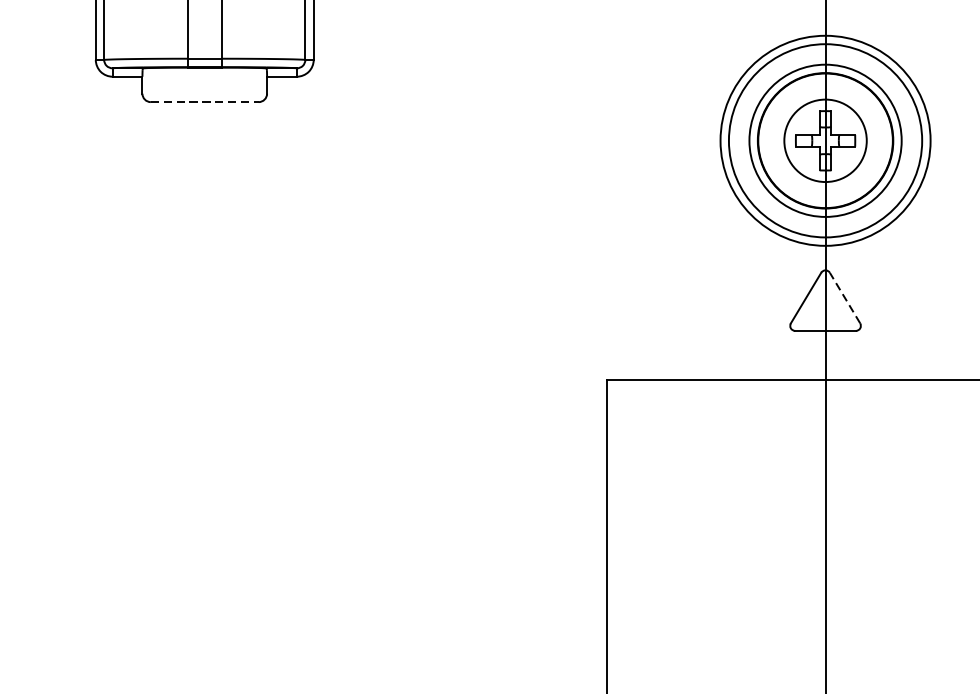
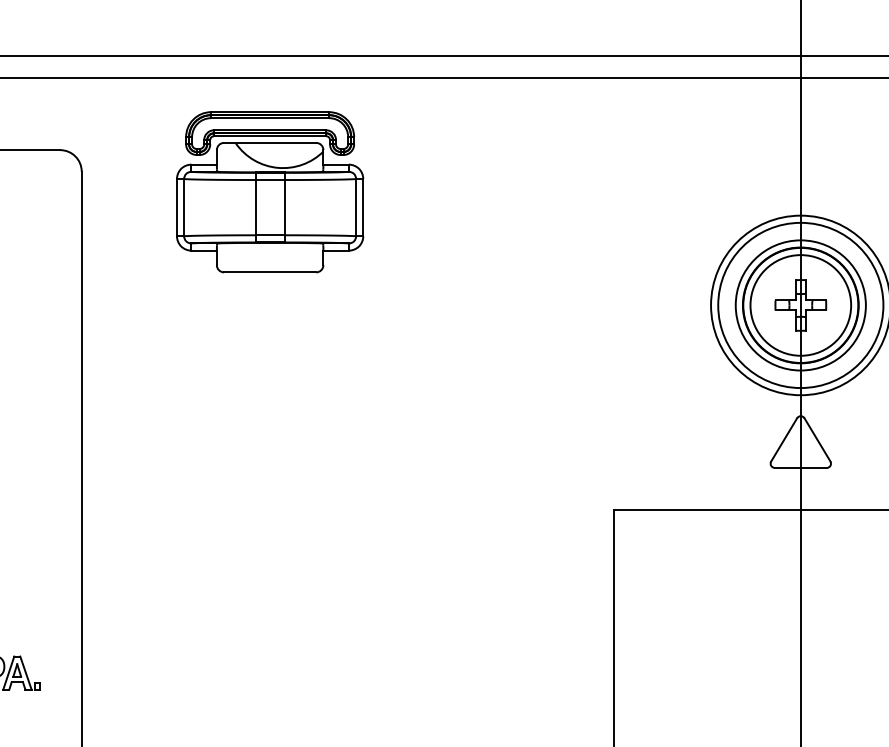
line: (205, 102) -> (270, 272), dashed -> solid
circle: (825, 140) -> (800, 305), size x1.43
line: (845, 297) -> (817, 439), dashed -> solid

